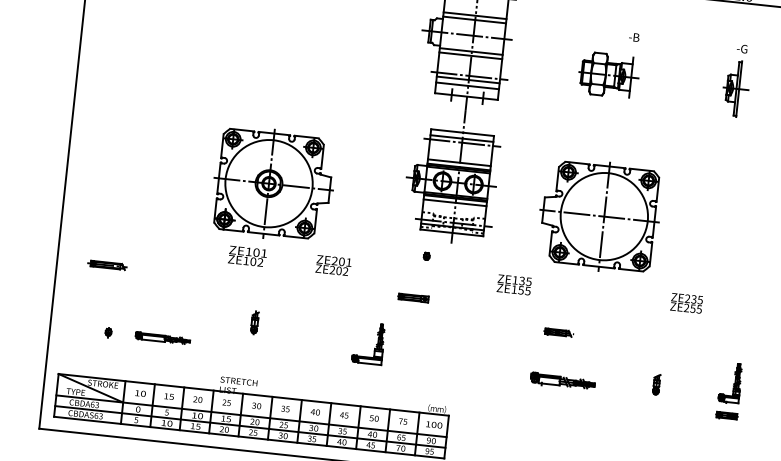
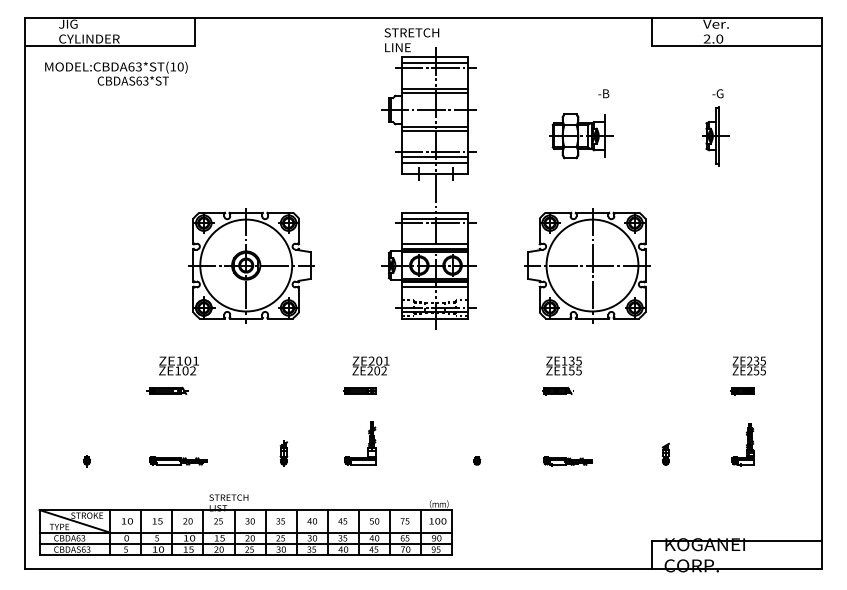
part: (274, 184) -> (251, 265), moved
part: (599, 216) -> (587, 265), moved
text: (247, 255) -> (178, 365), moved
part: (427, 255) -> (477, 460), moved
part: (107, 264) -> (167, 390), moved
text: (333, 265) -> (370, 365), moved
text: (513, 284) -> (563, 365), moved
part: (413, 297) -> (359, 390), moved
text: (685, 302) -> (748, 365), moved
part: (254, 322) -> (283, 453), moved
part: (558, 332) -> (557, 390), moved
part: (162, 337) -> (178, 460), moved
part: (562, 381) -> (567, 461), size x0.71
part: (726, 416) -> (742, 391), moved

